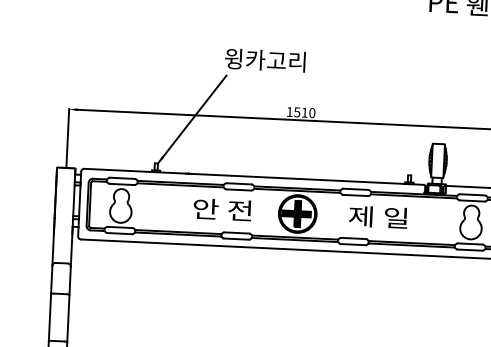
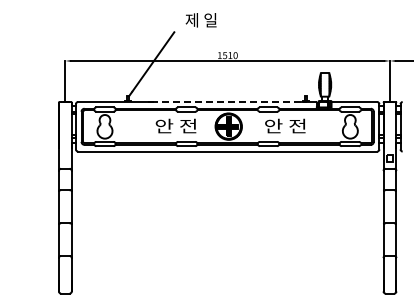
text: (264, 60) -> (200, 20), 윙카고리 -> 제 일
line: (299, 179) -> (228, 102), solid -> dashed
text: (377, 216) -> (284, 125), 제 일 -> 안 전

